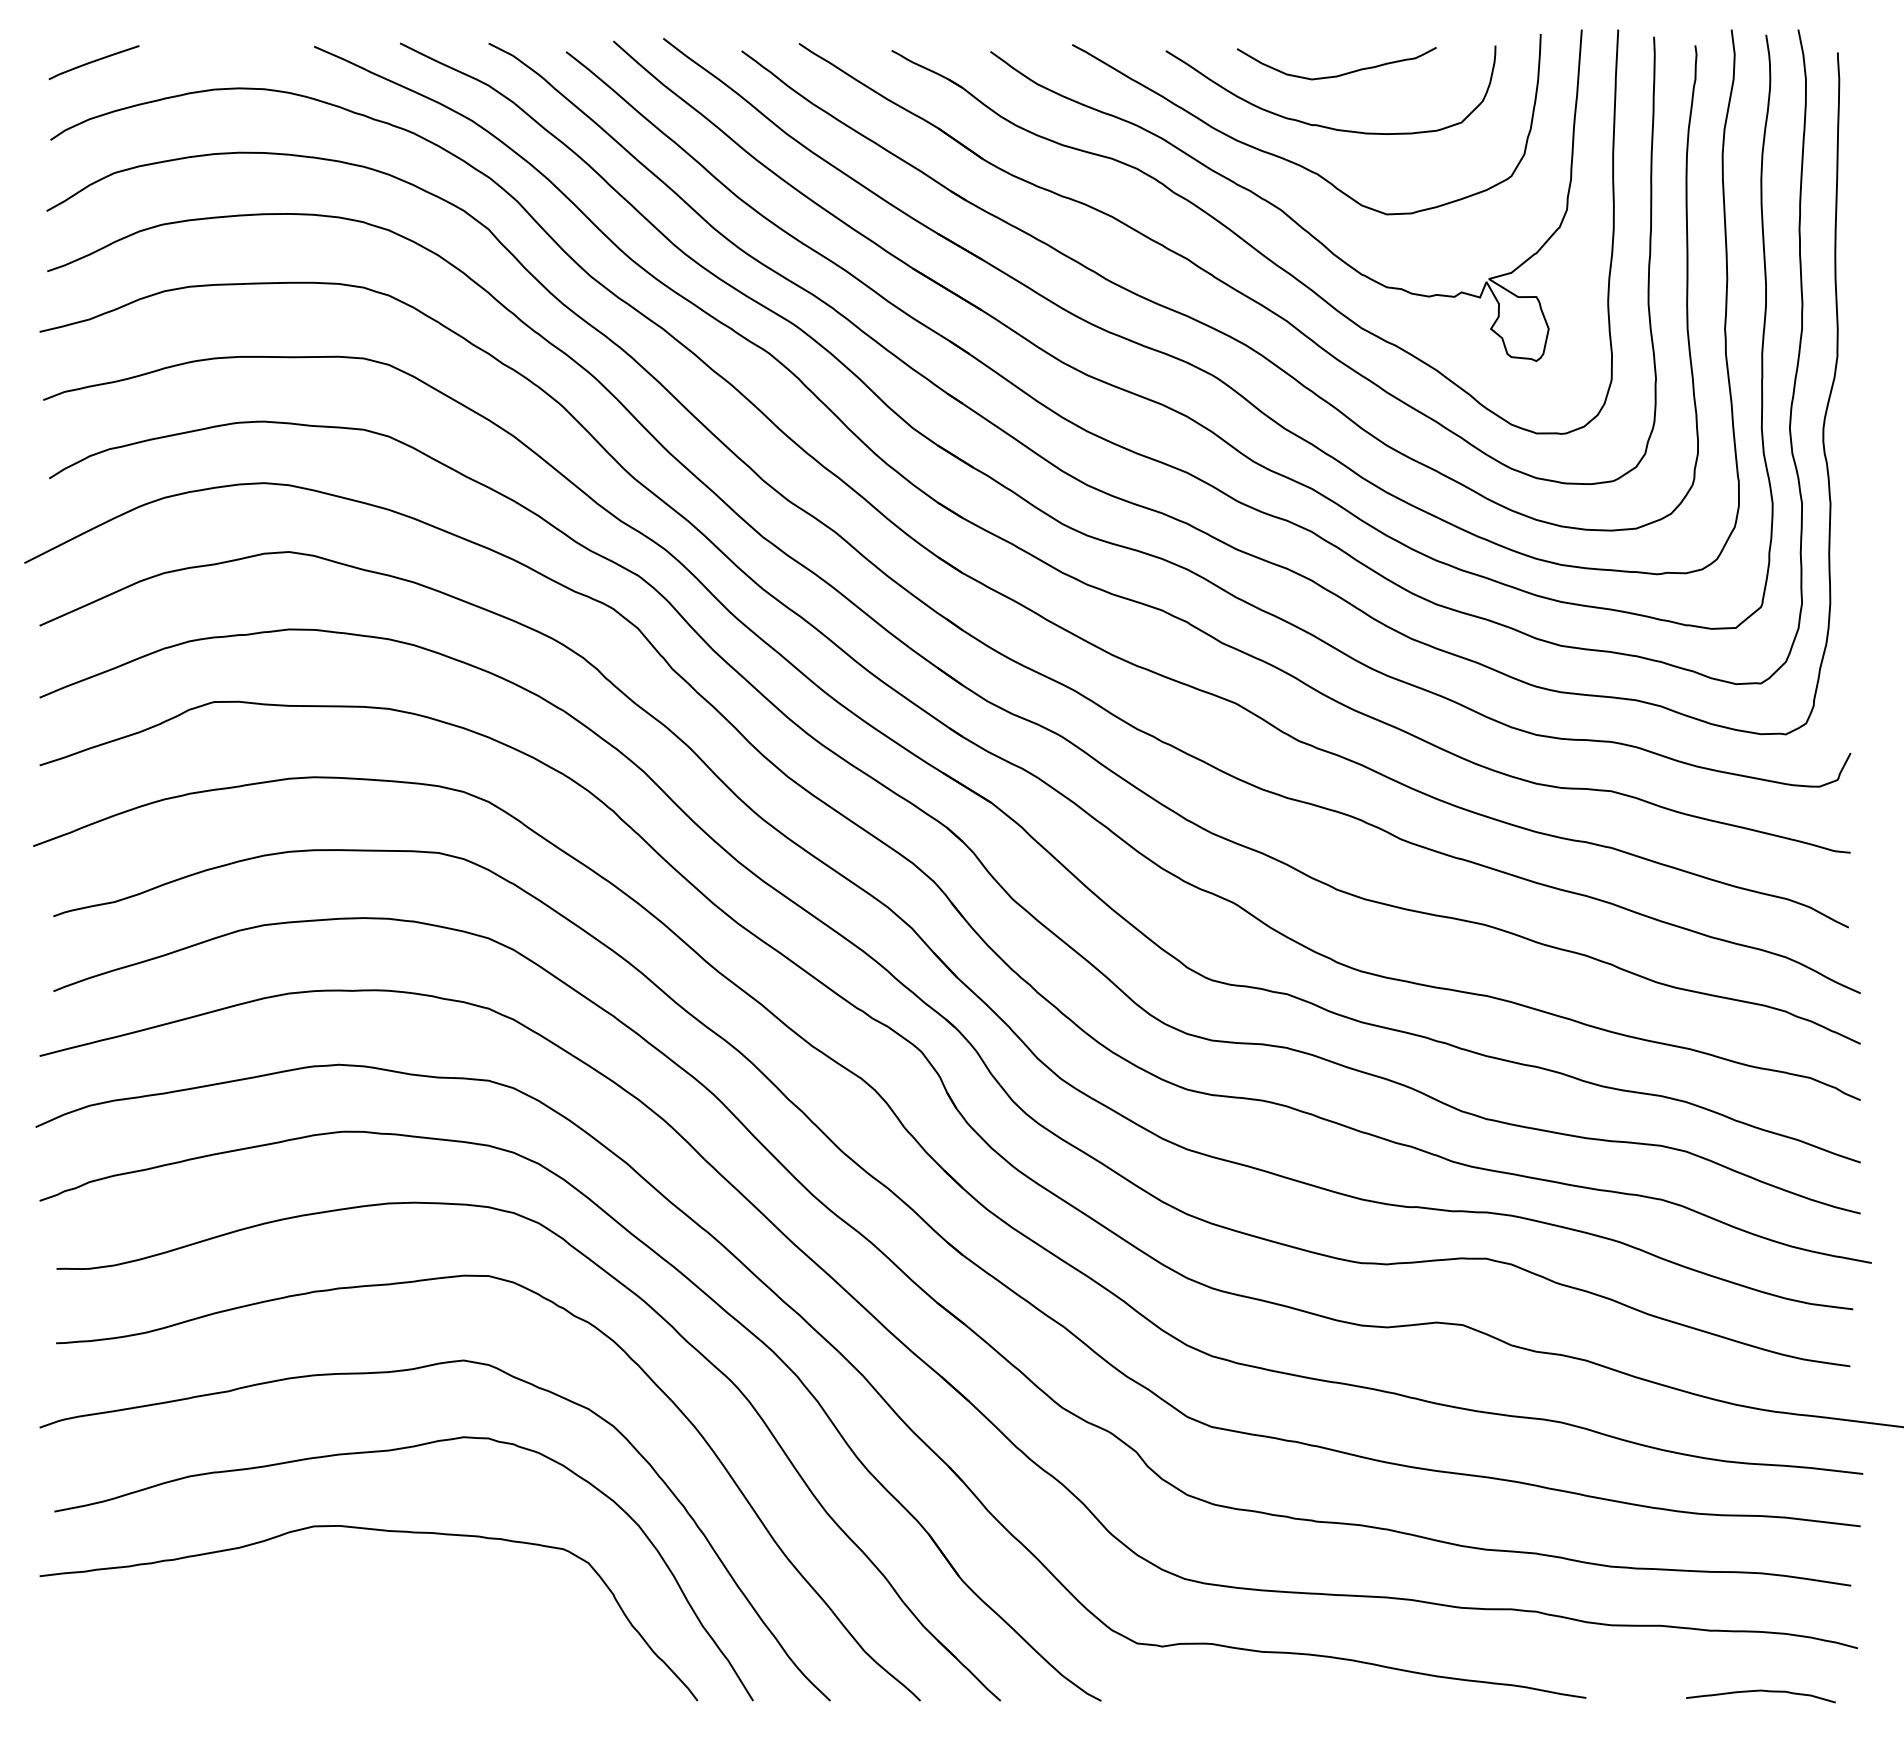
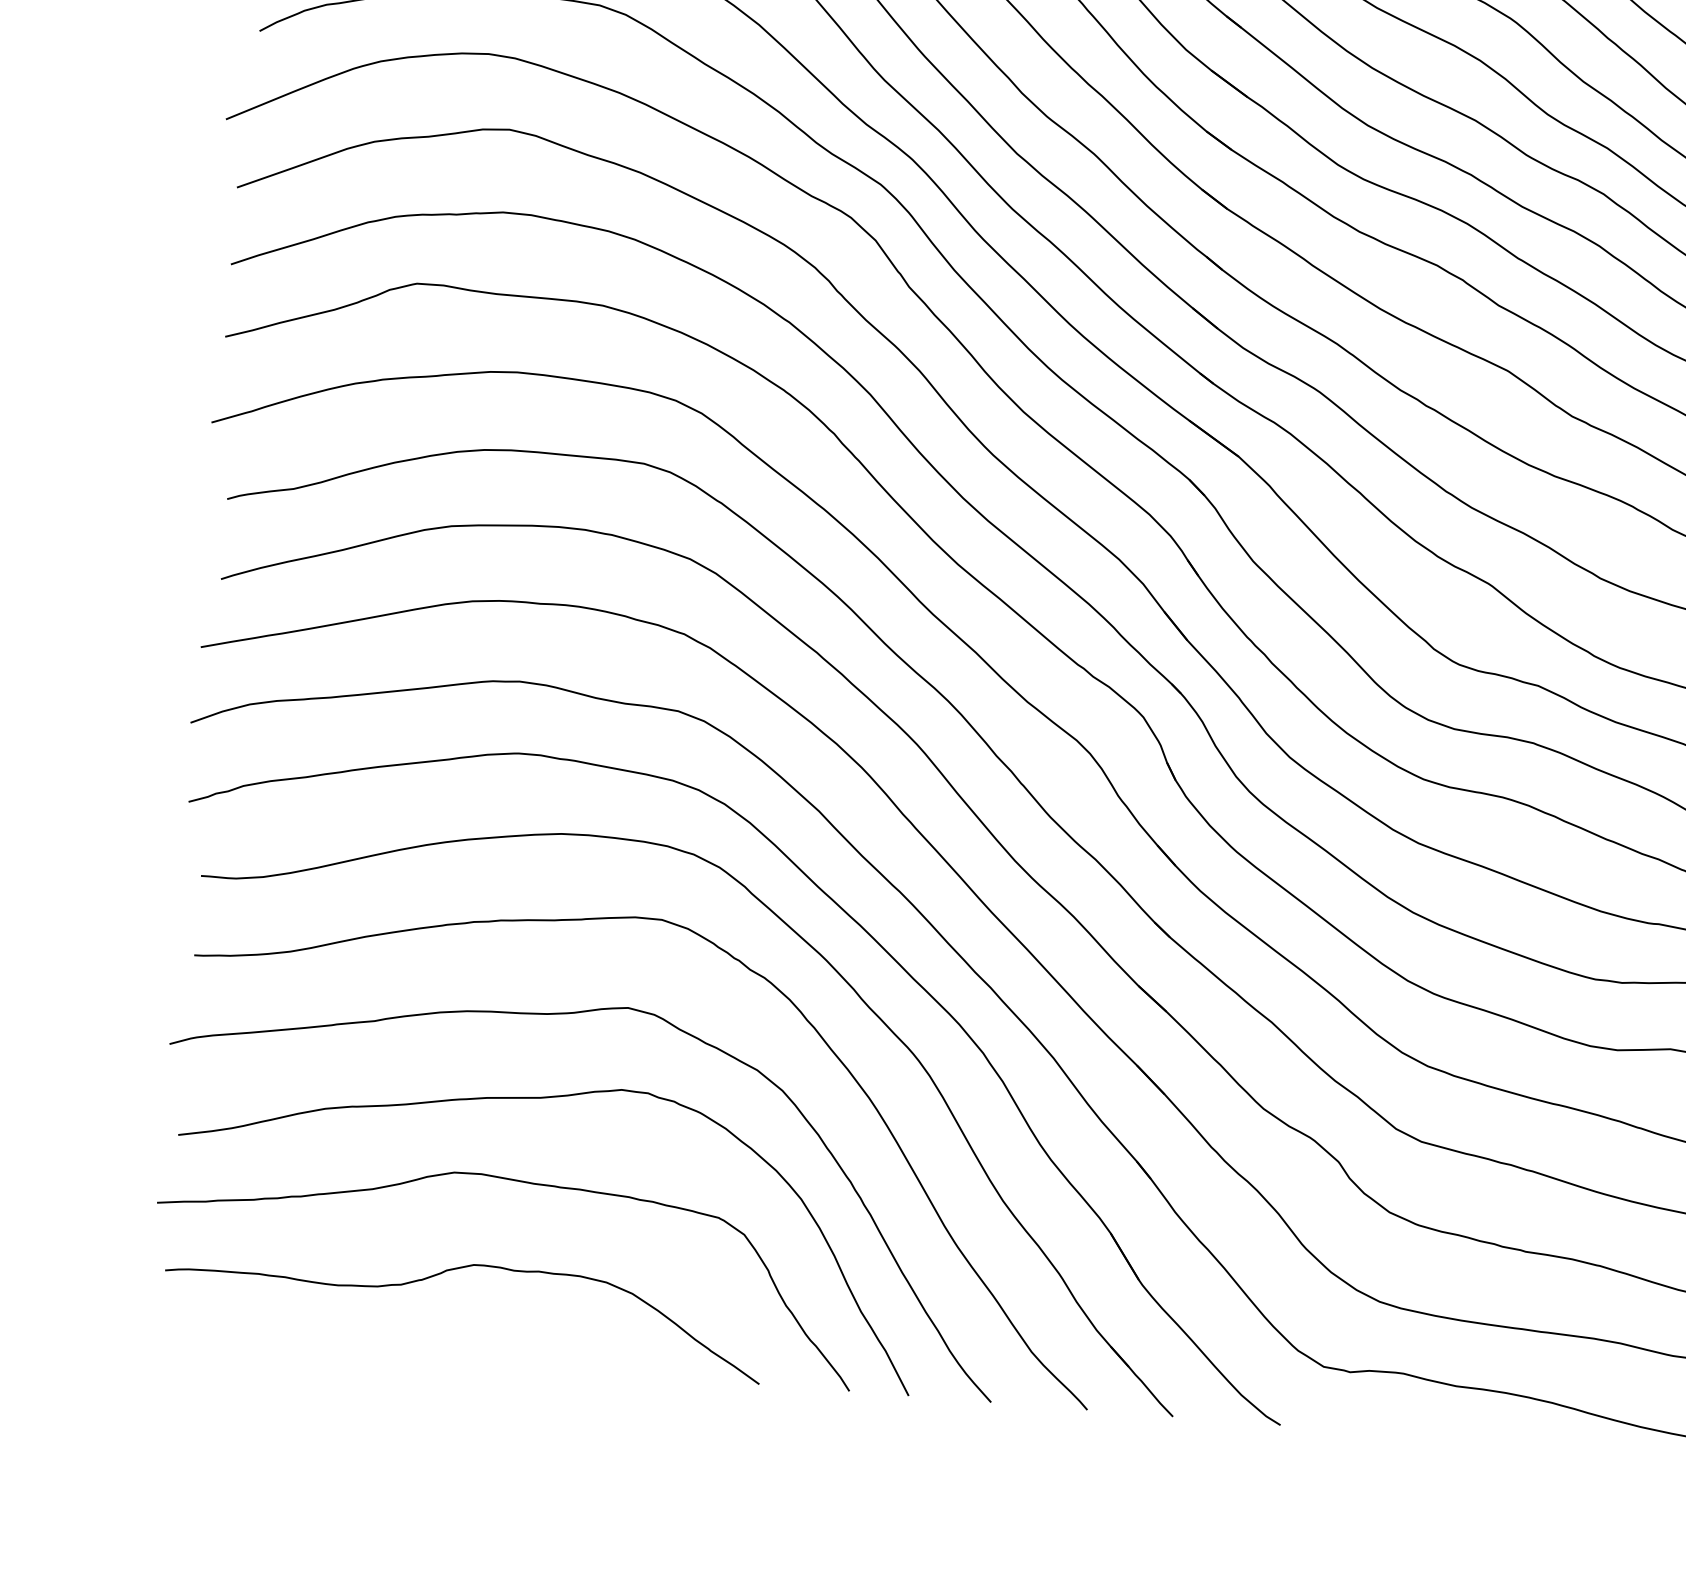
curve: (320, 1617) -> (453, 1270), added

